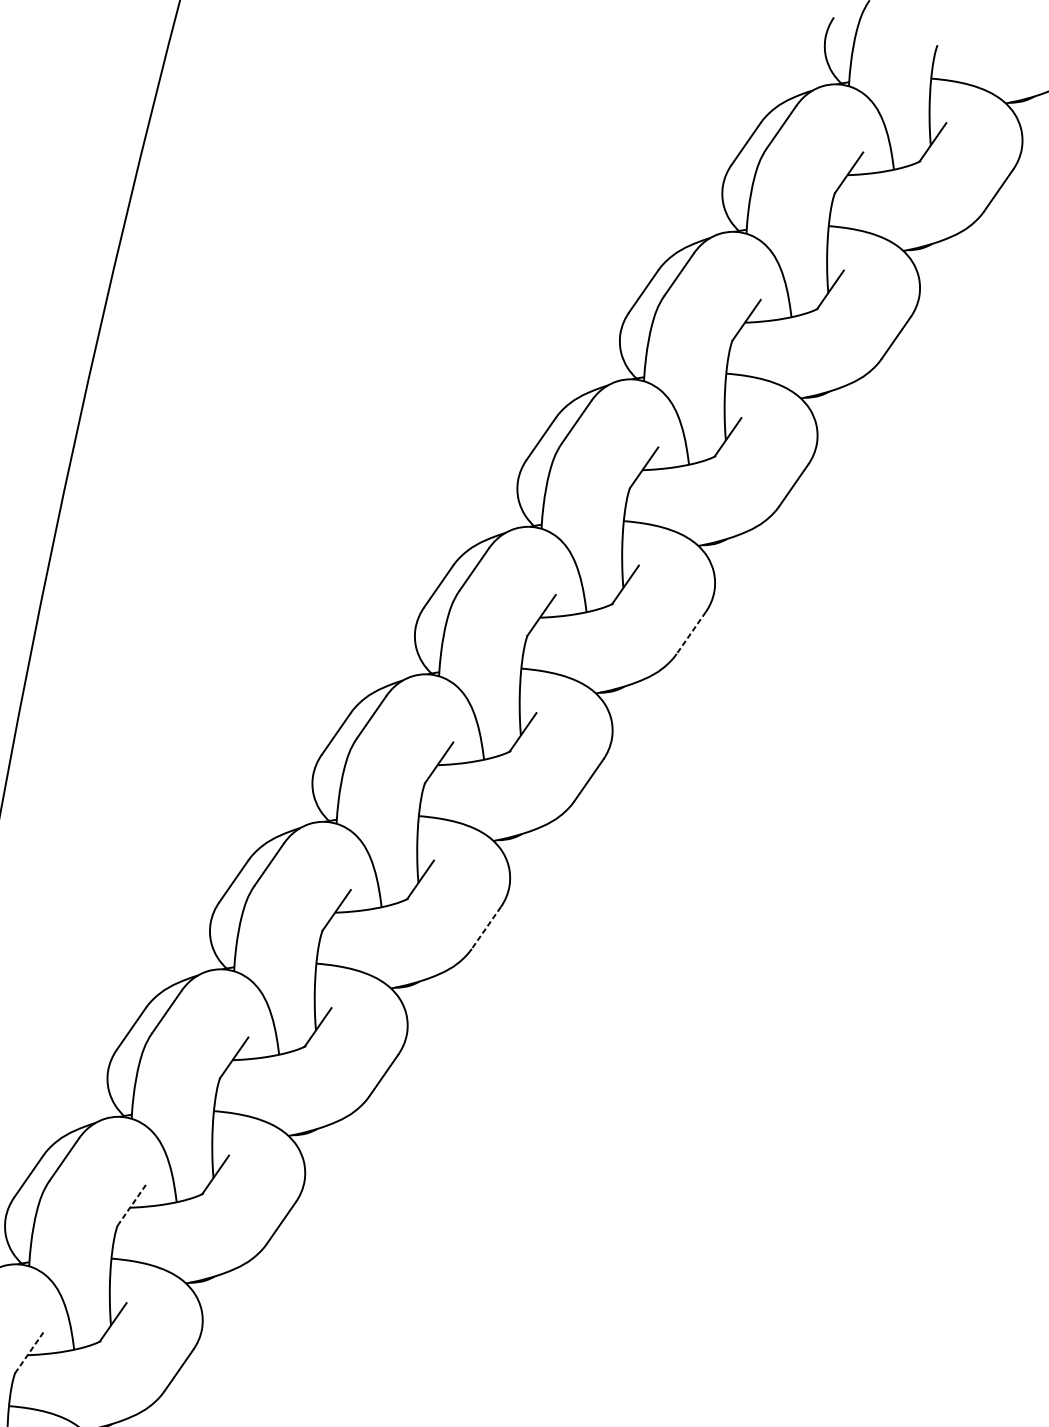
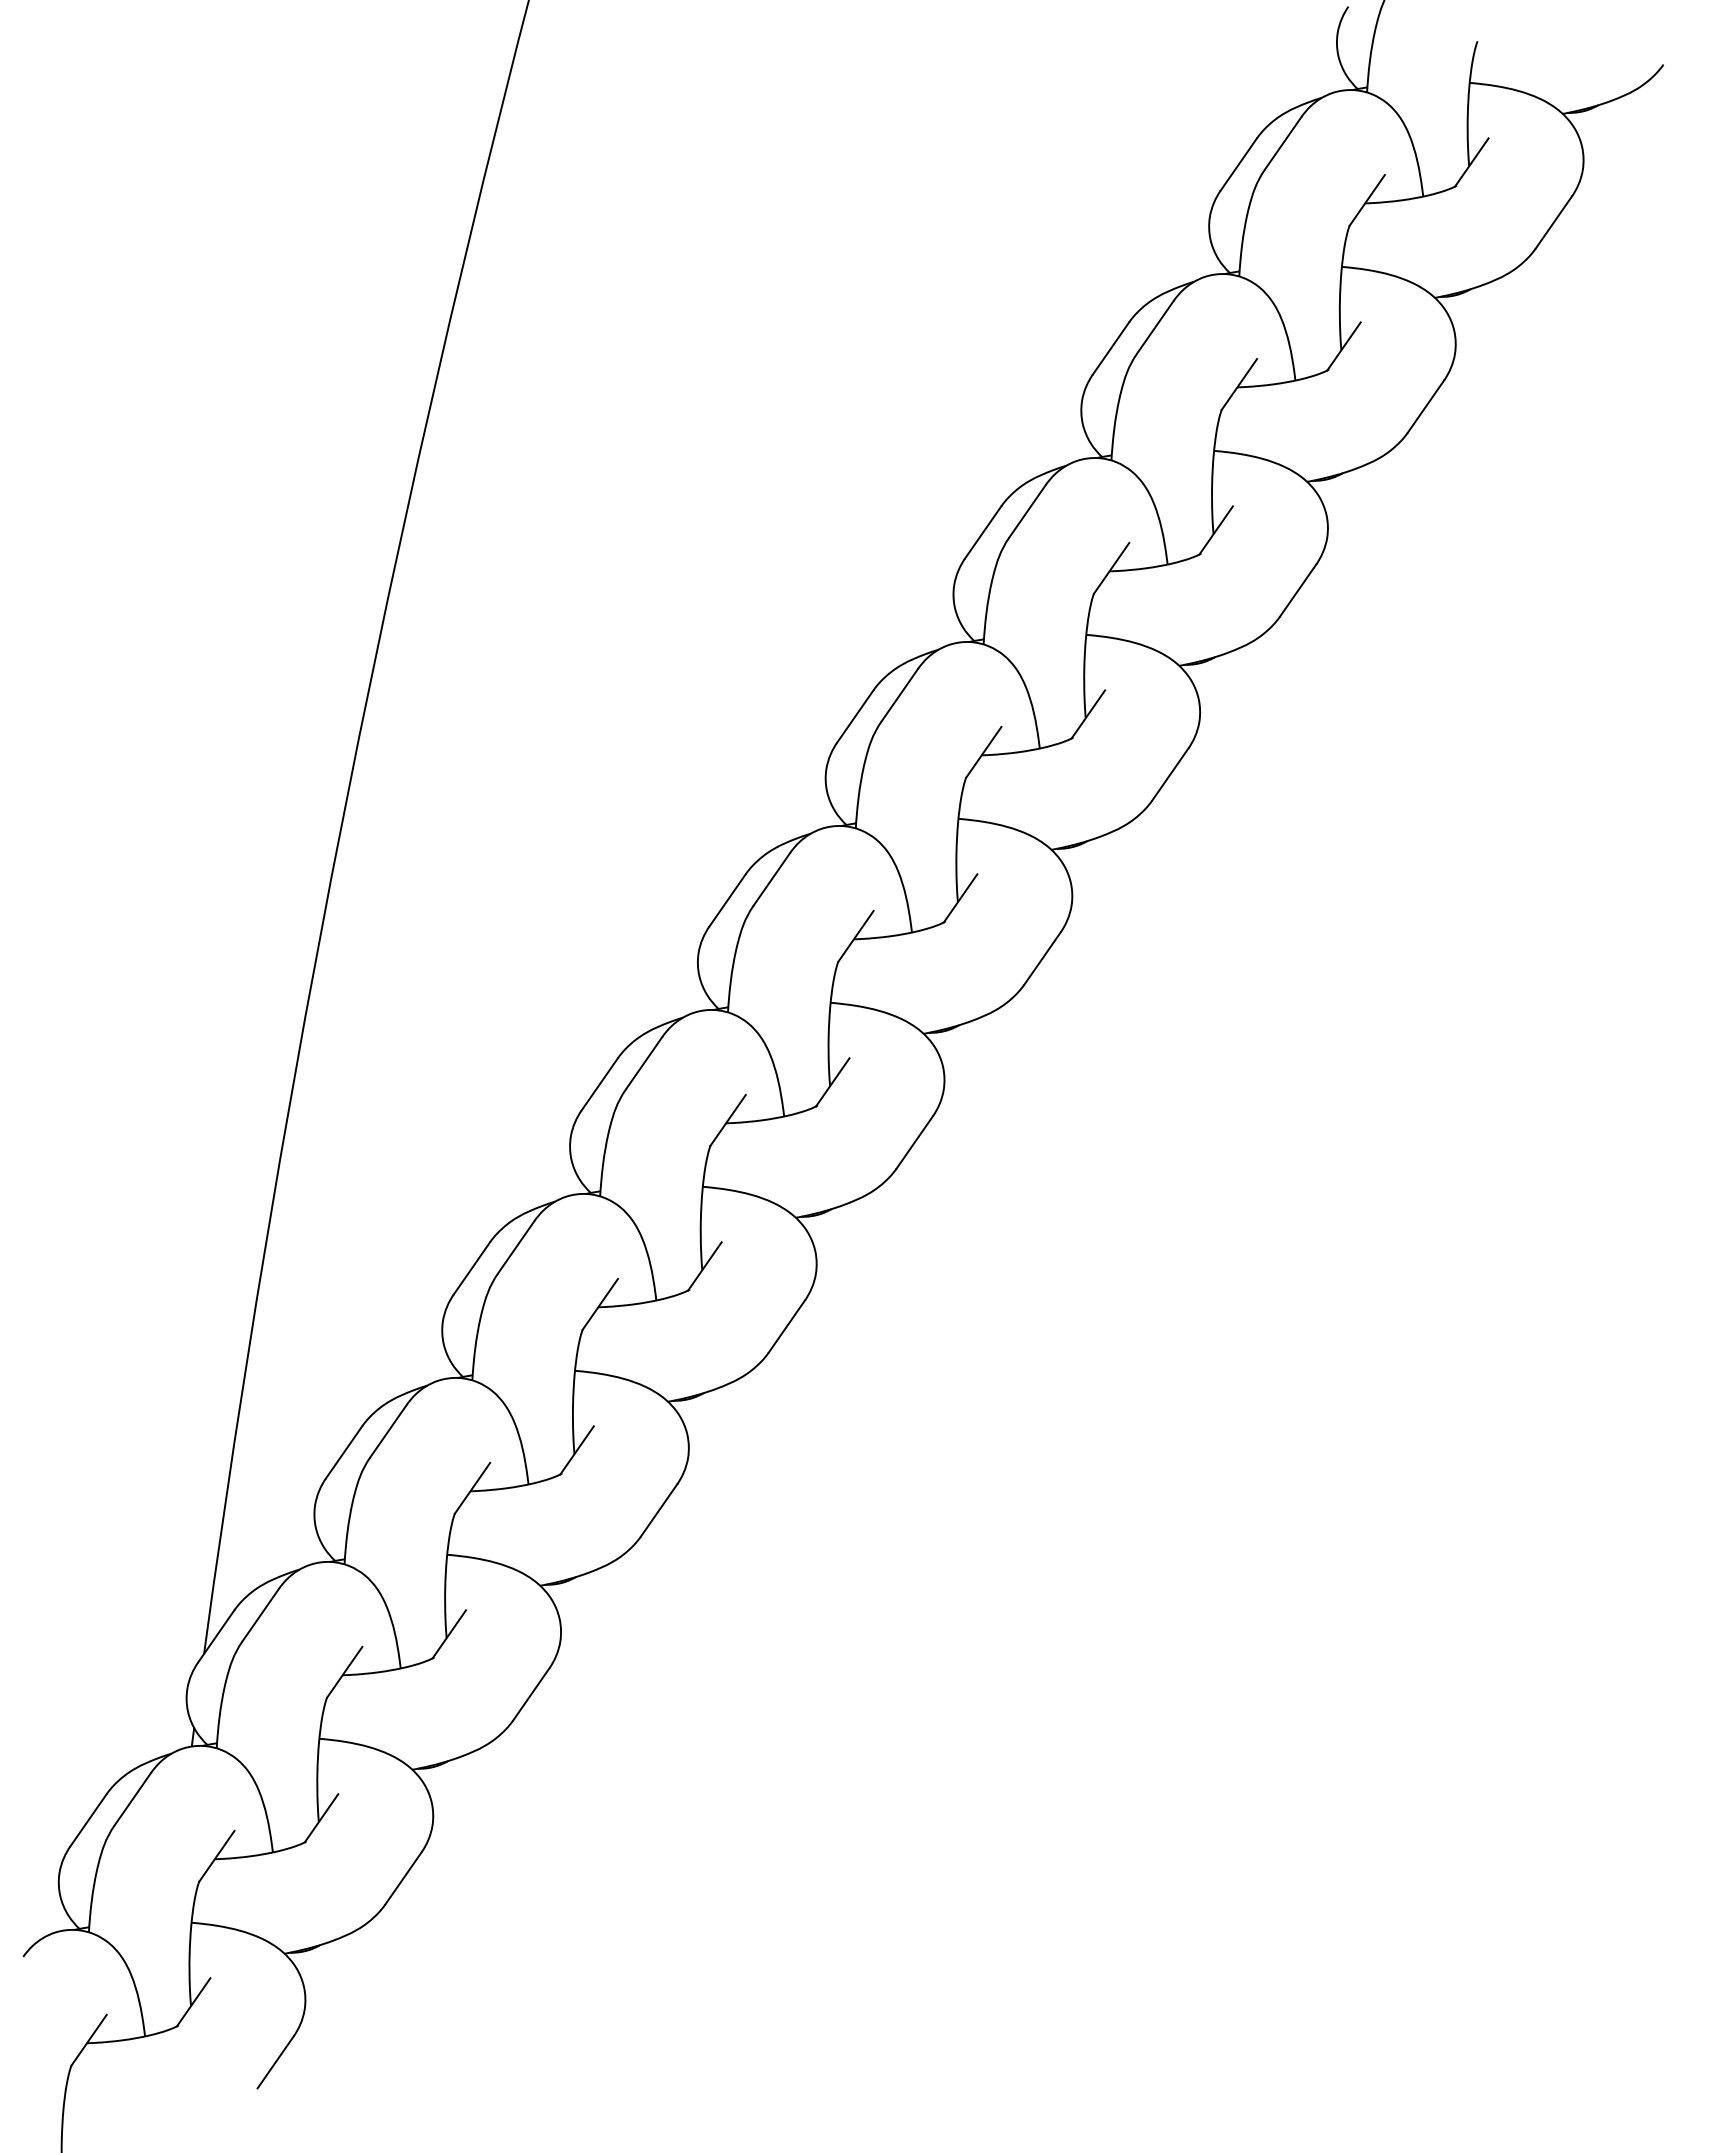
line: (691, 633) -> (1170, 774), dashed -> solid
line: (486, 928) -> (914, 1142), dashed -> solid
line: (131, 1205) -> (472, 1488), dashed -> solid
line: (29, 1352) -> (344, 1672), dashed -> solid

